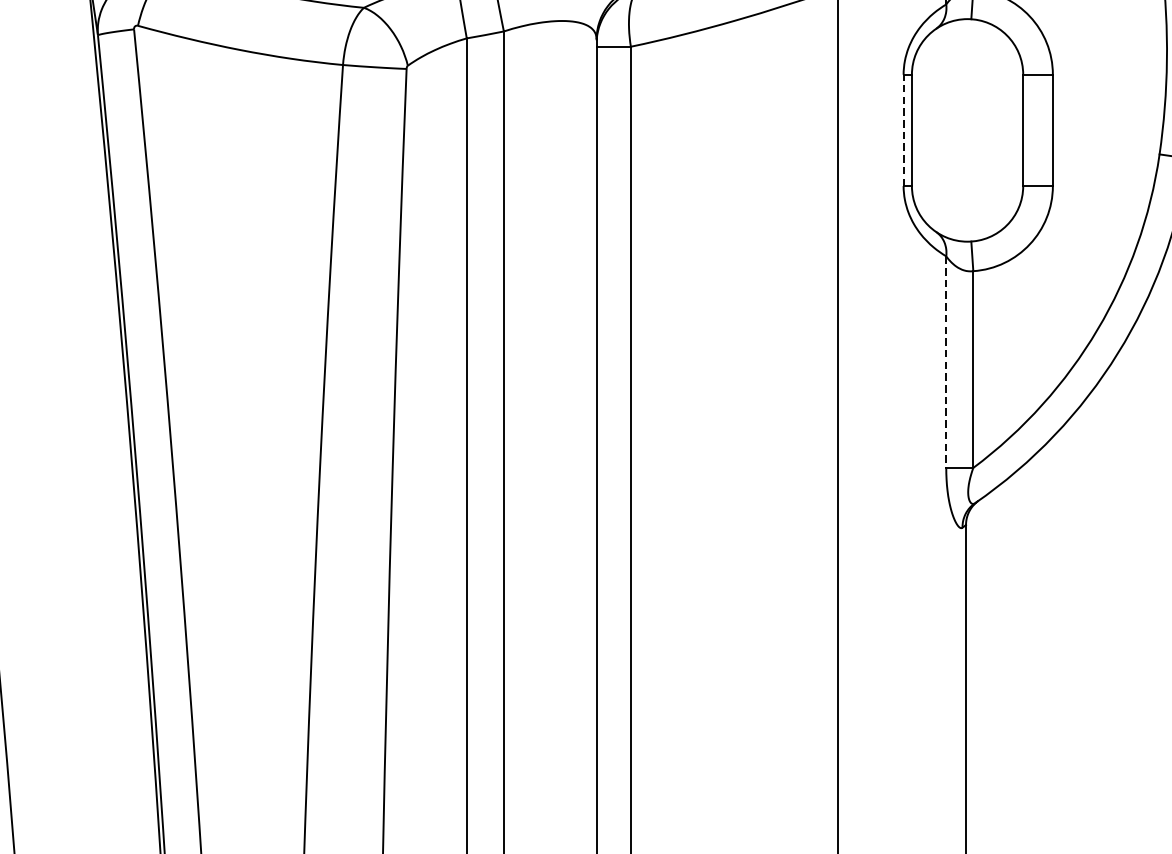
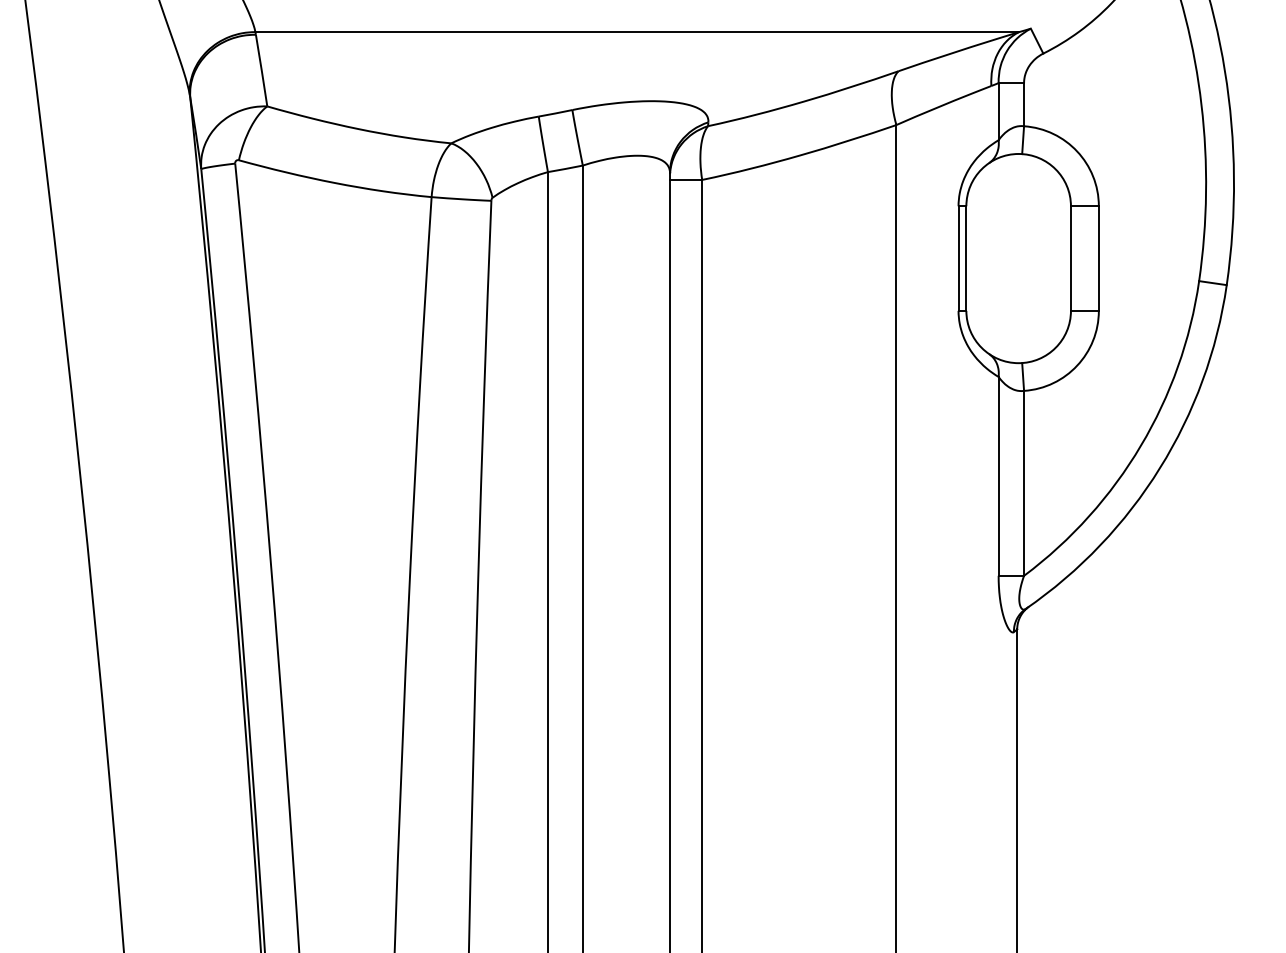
line: (903, 130) -> (958, 258), dashed -> solid
line: (946, 362) -> (998, 476), dashed -> solid

